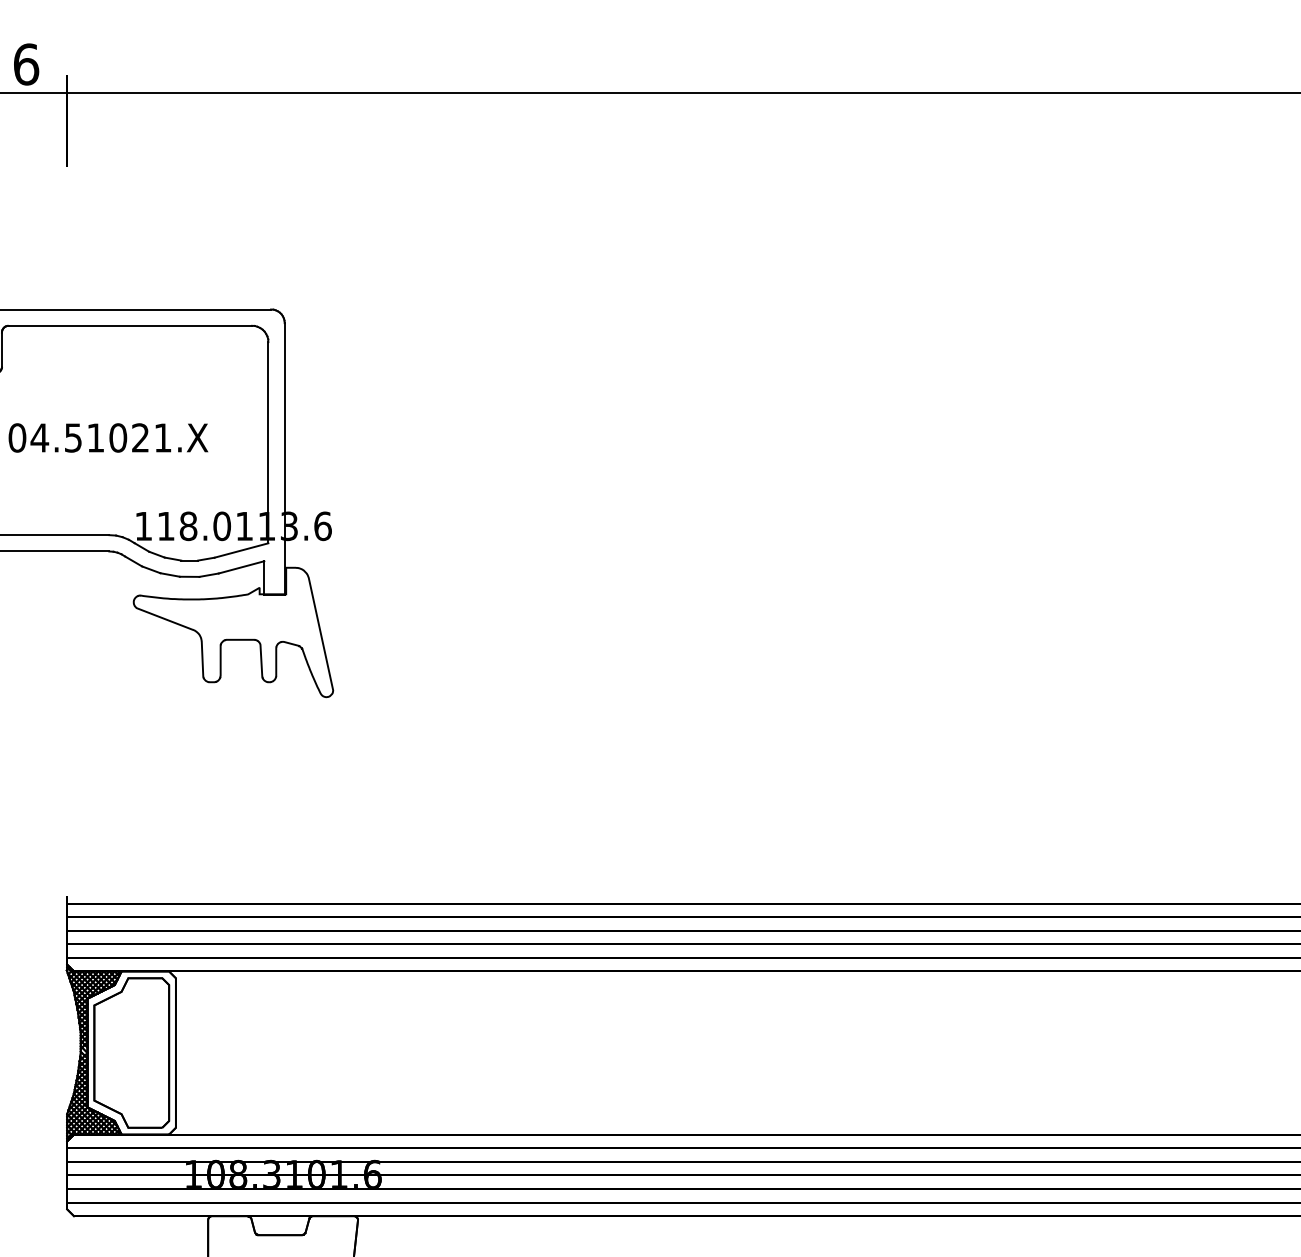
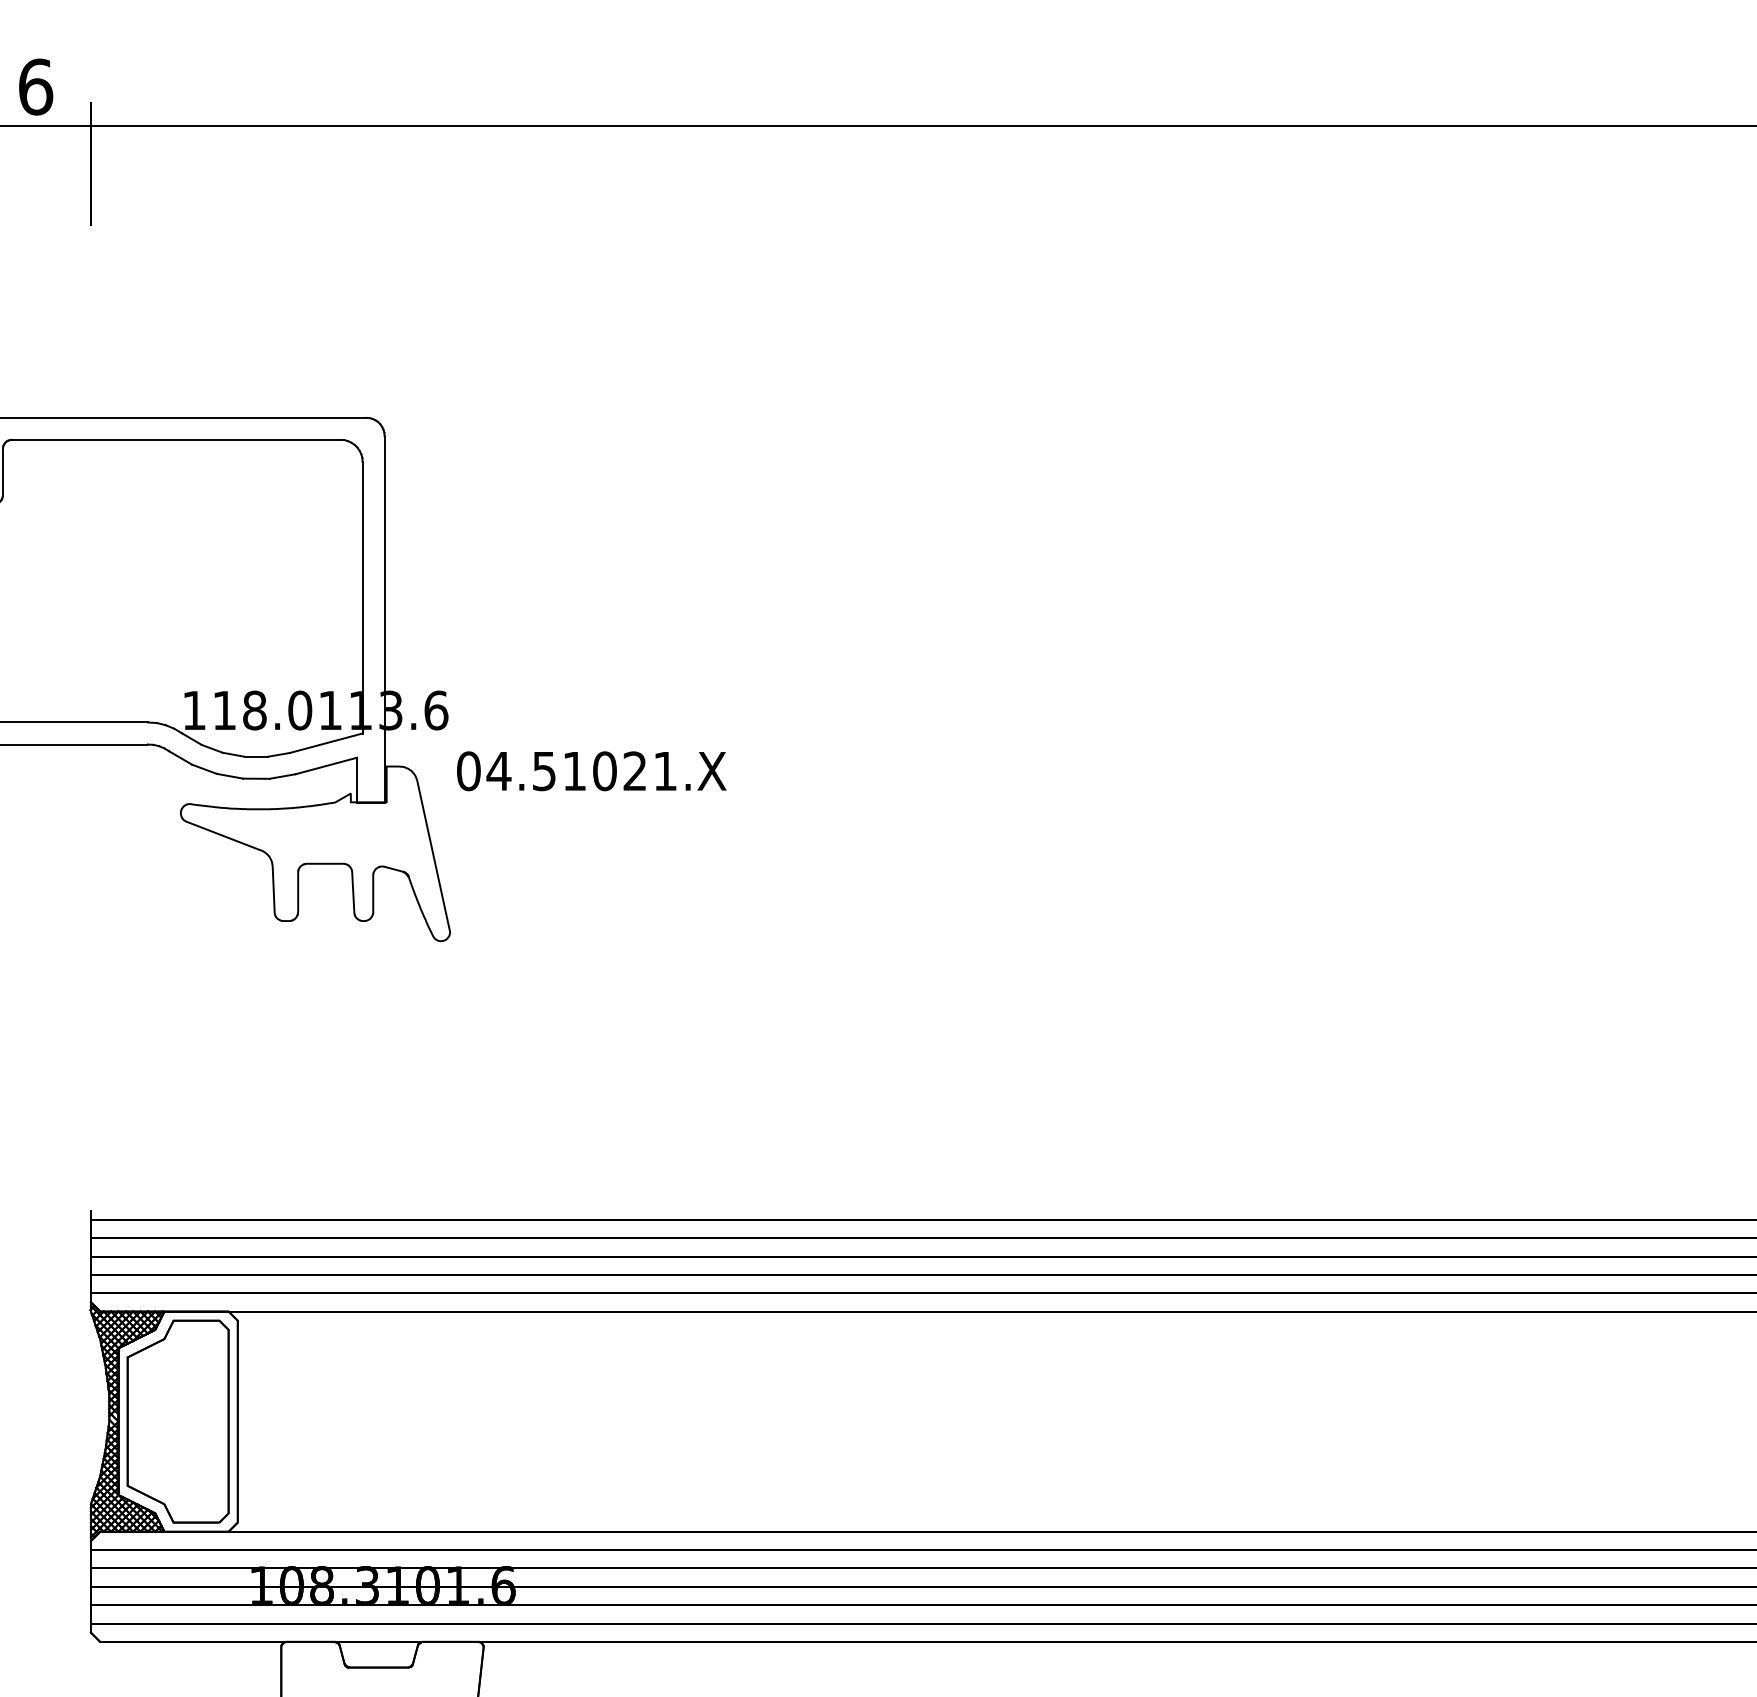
text: (108, 438) -> (591, 771), moved

